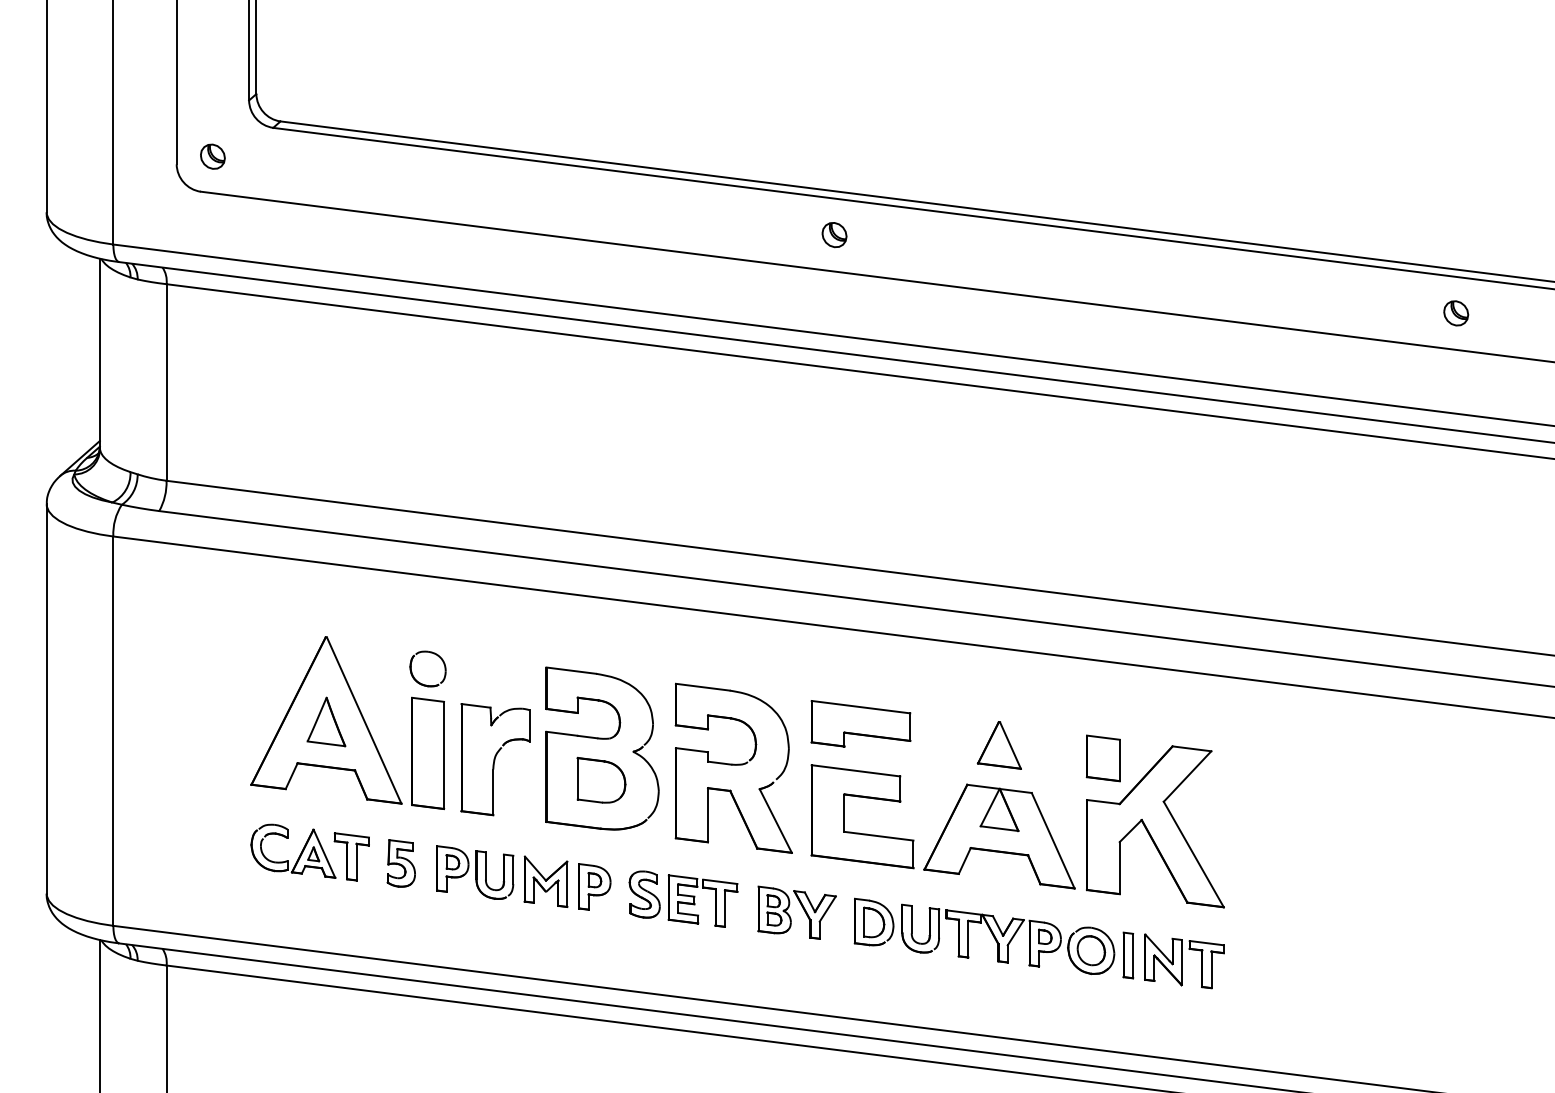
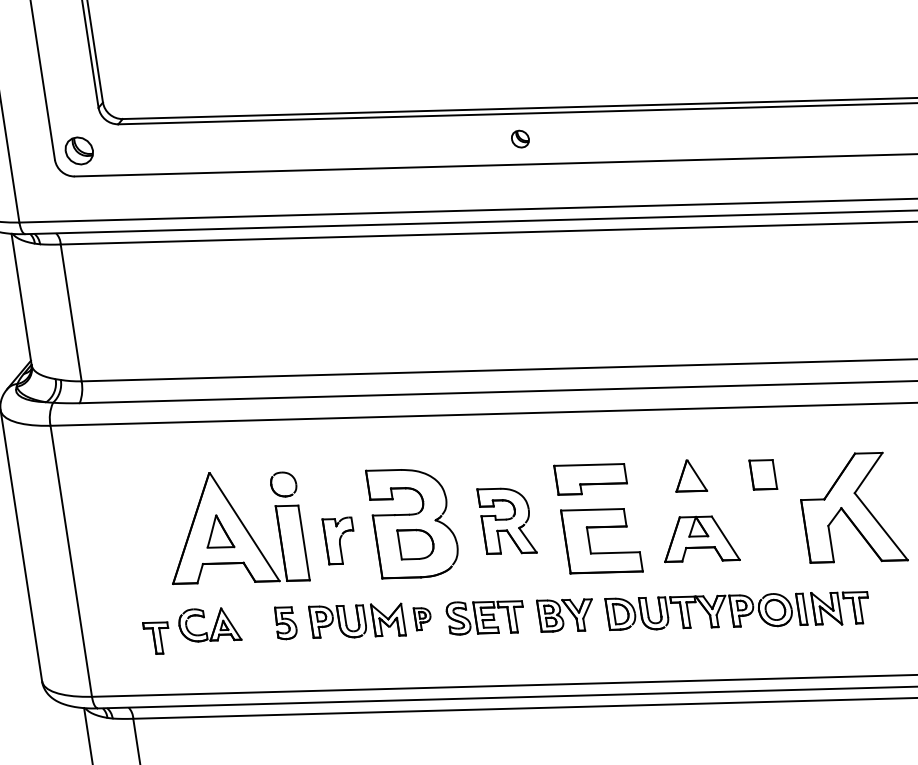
part: (212, 156) -> (79, 150), size x1.6
part: (495, 759) -> (340, 540), size x0.6
part: (733, 767) -> (506, 520), size x0.6
part: (1155, 826) -> (851, 511), moved
part: (999, 836) -> (699, 540), size x0.7
part: (351, 856) -> (157, 637), moved
part: (594, 886) -> (422, 618), size x0.7

